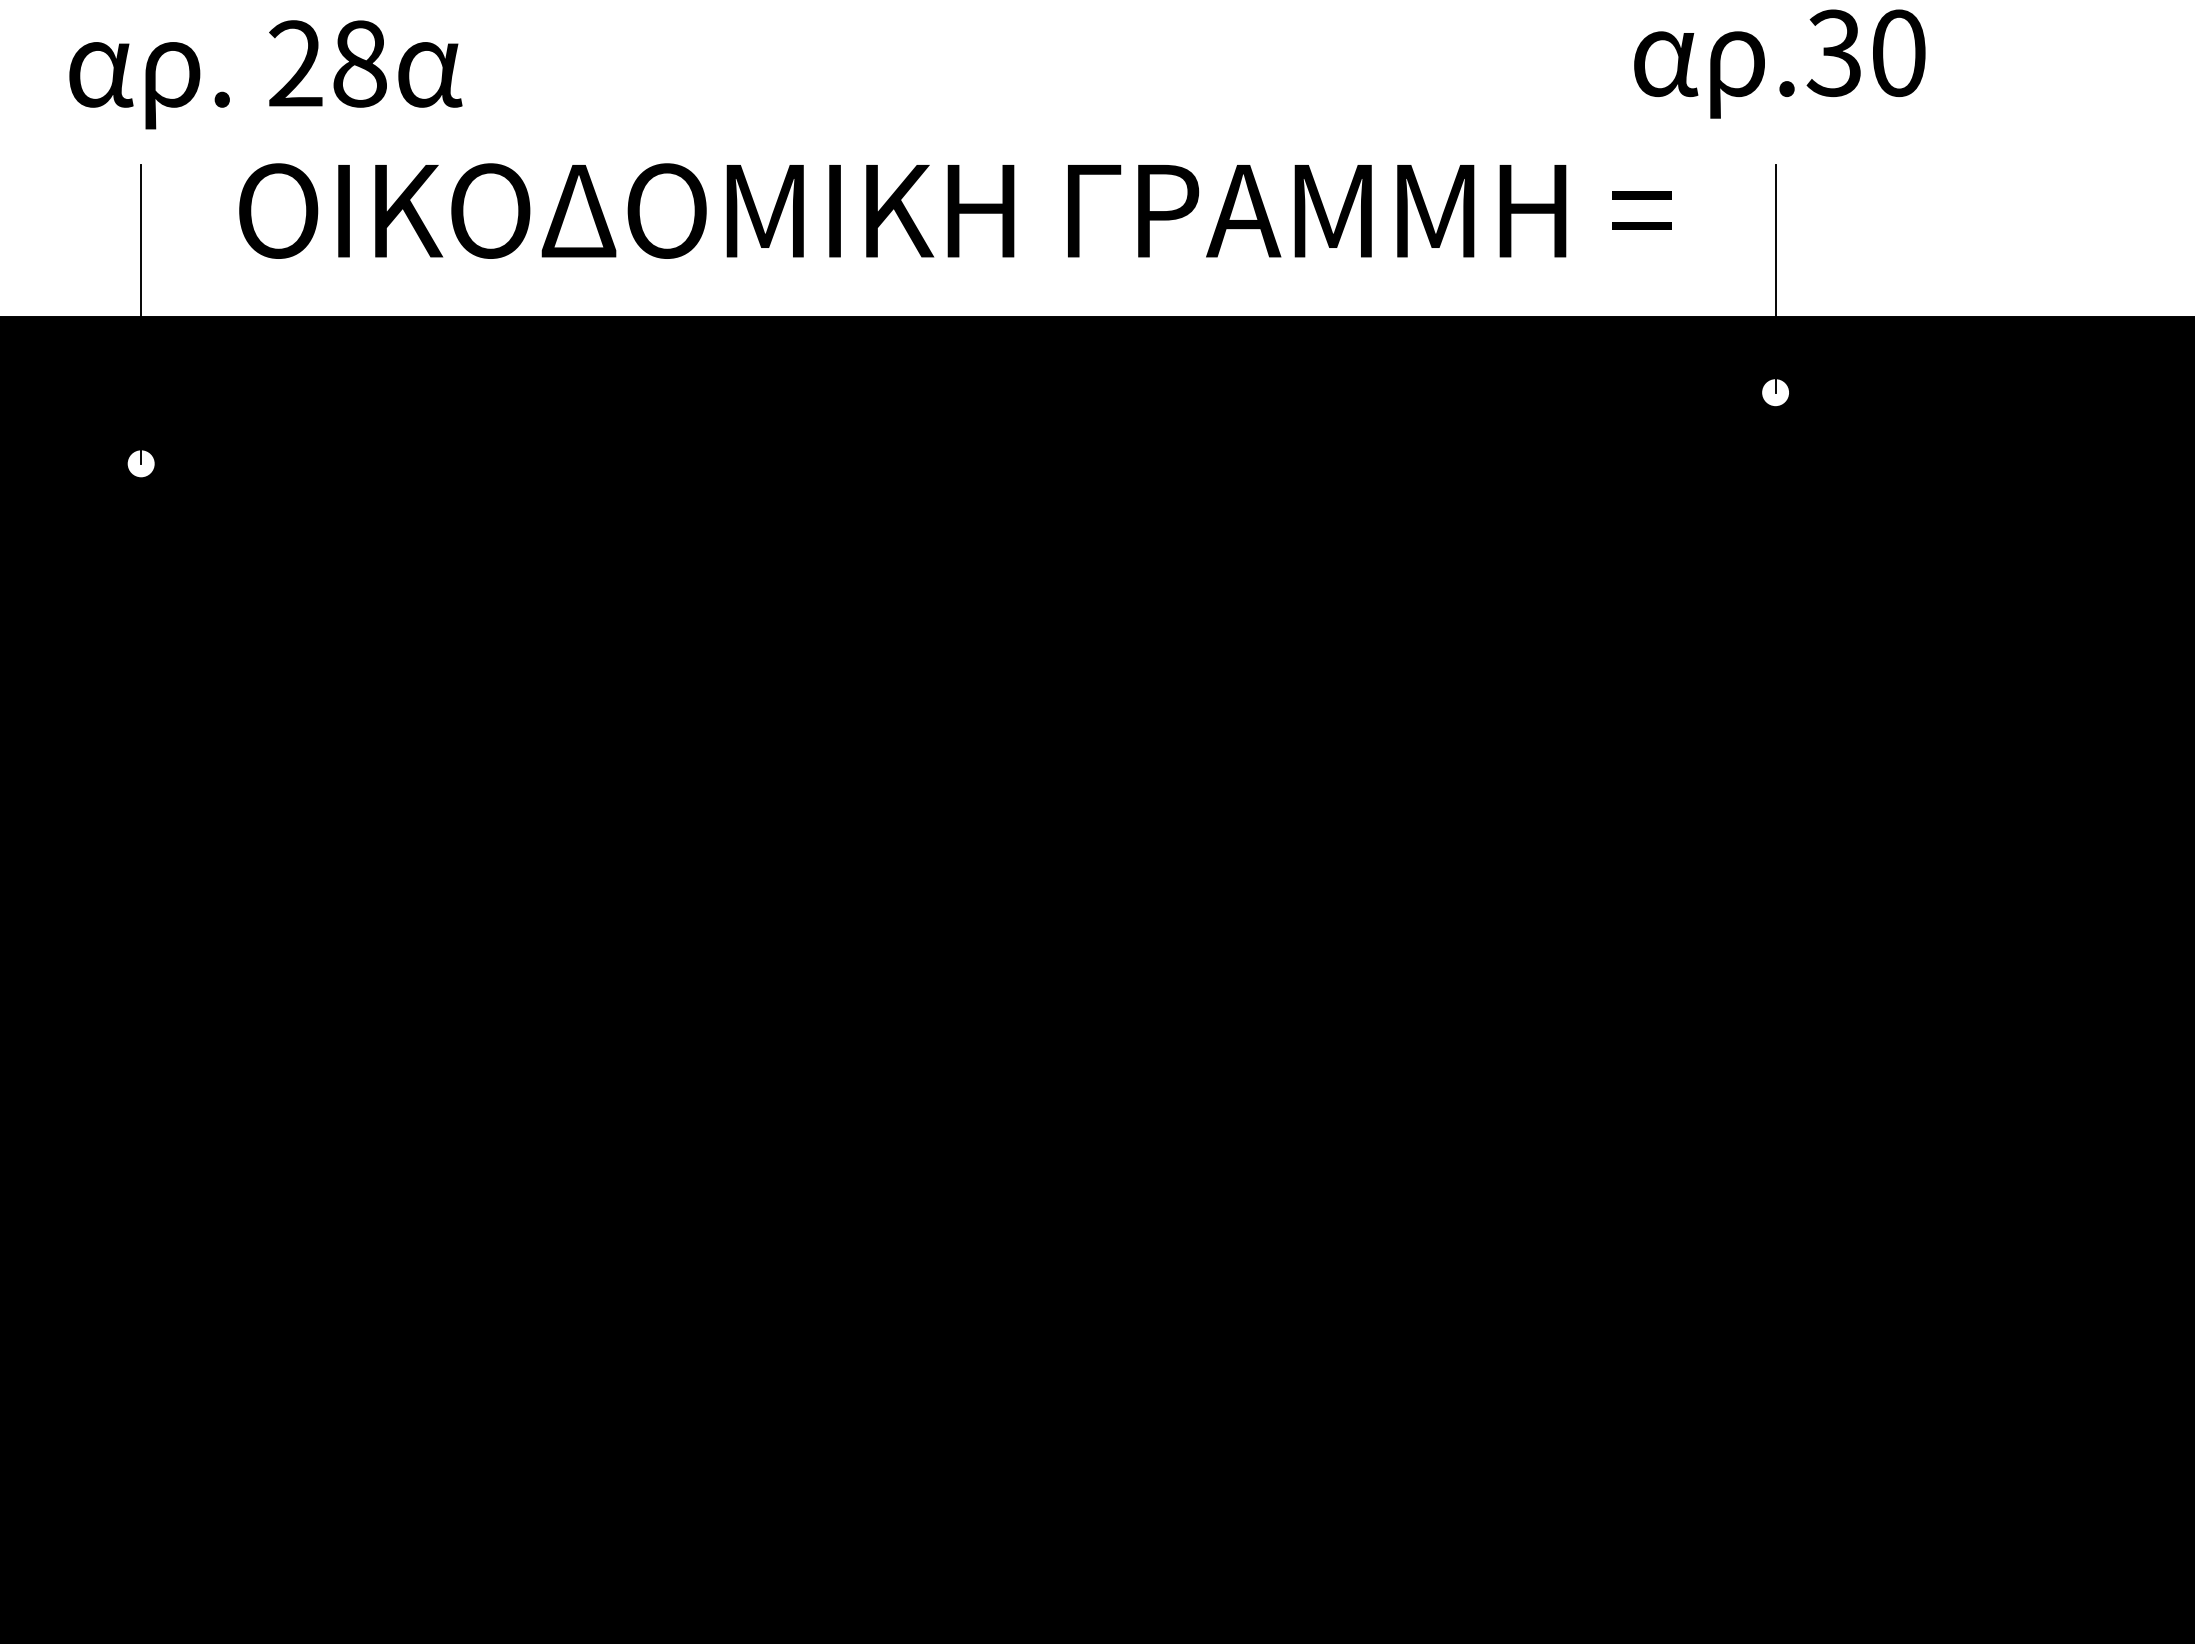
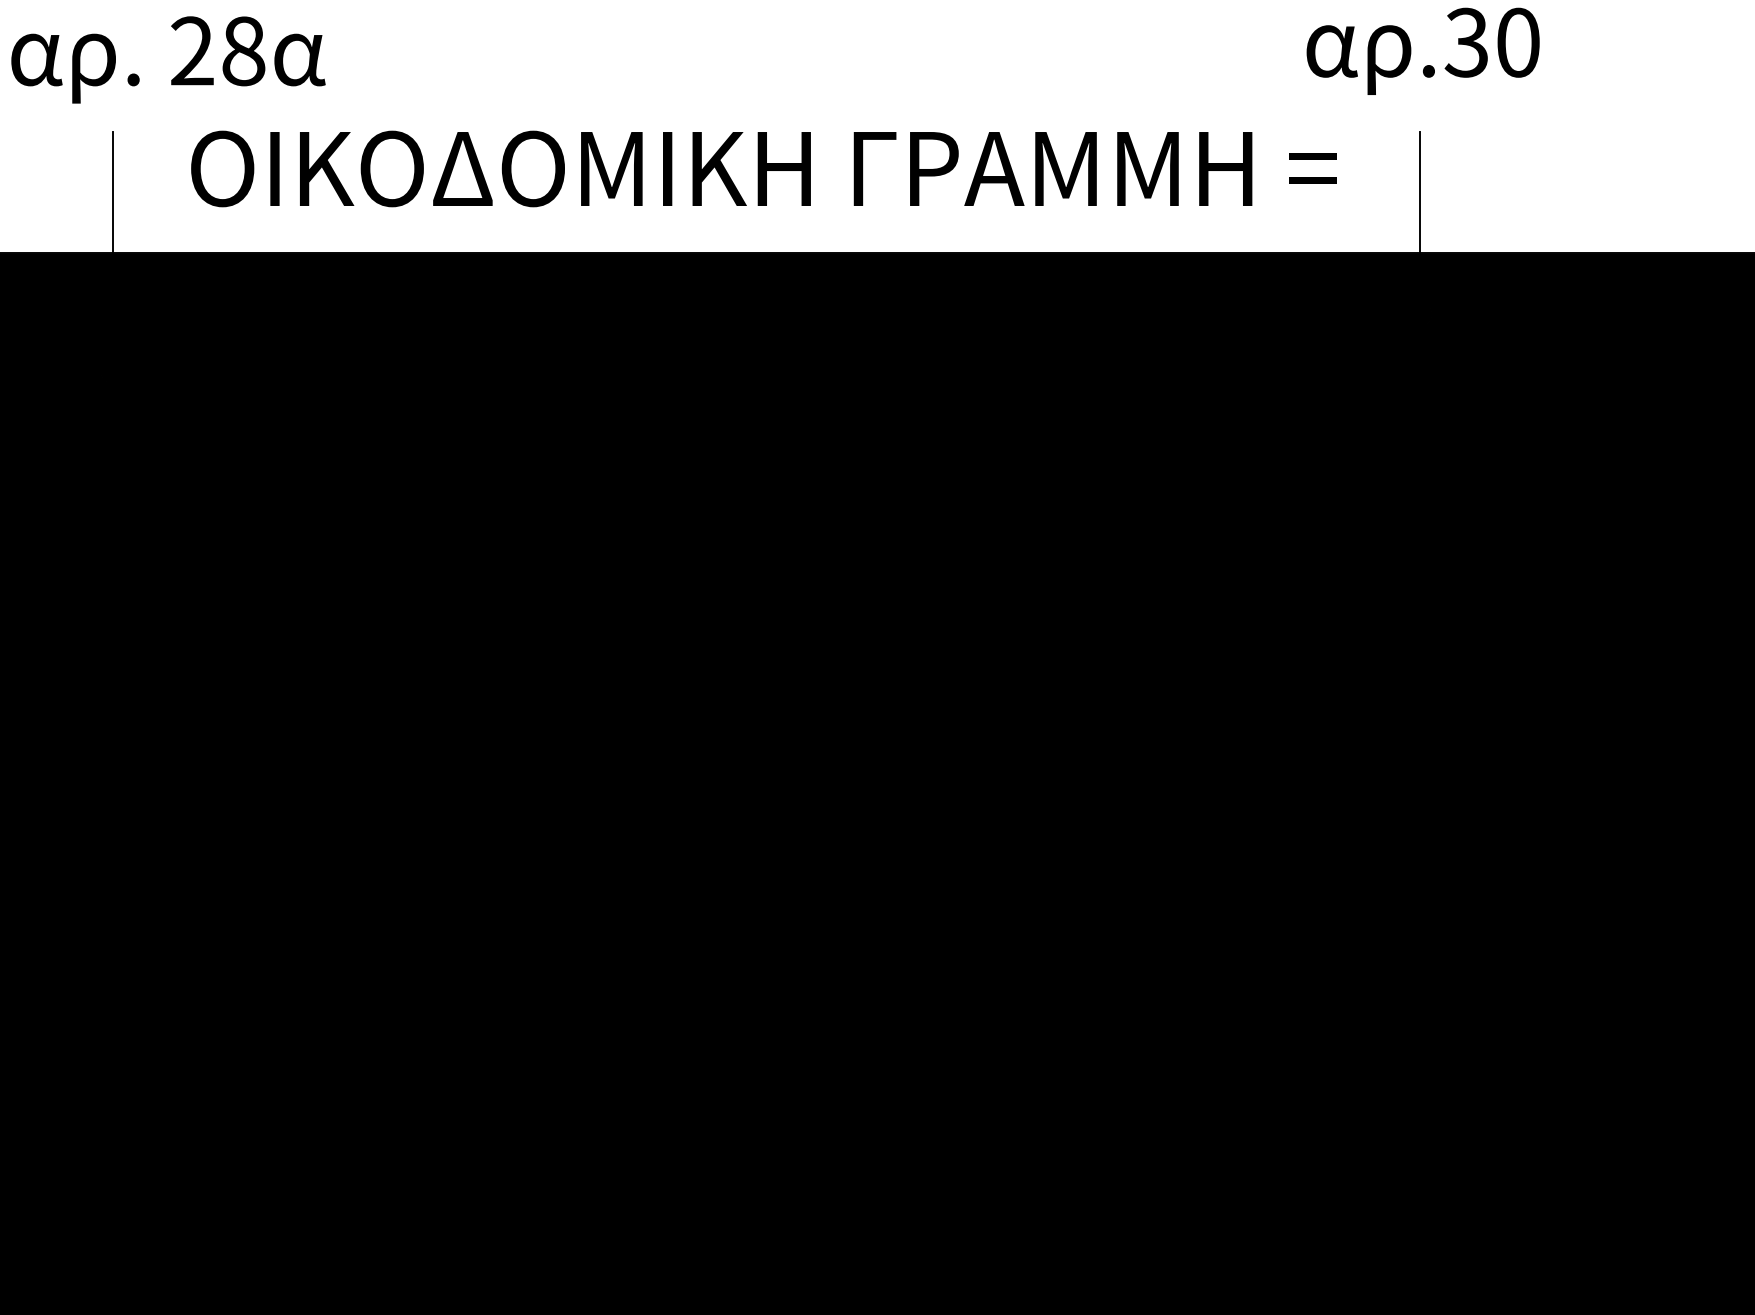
text: (265, 74) -> (168, 59), moved
fill: (1775, 392) -> (1419, 314), added
fill: (140, 463) -> (112, 370), added

